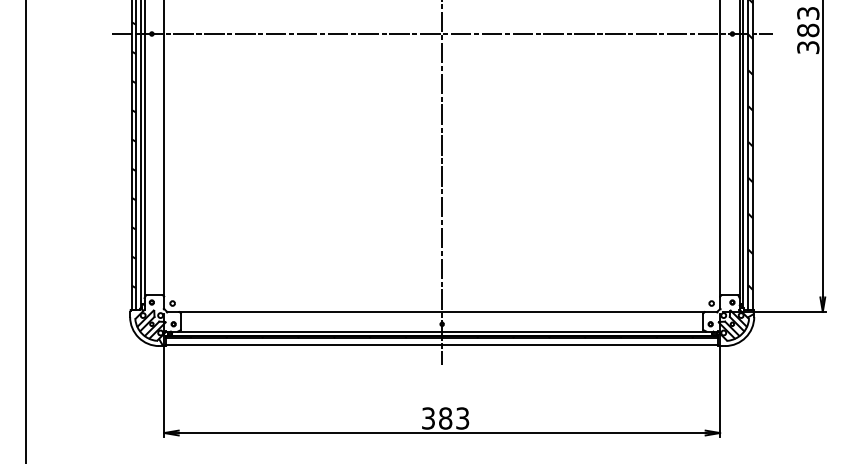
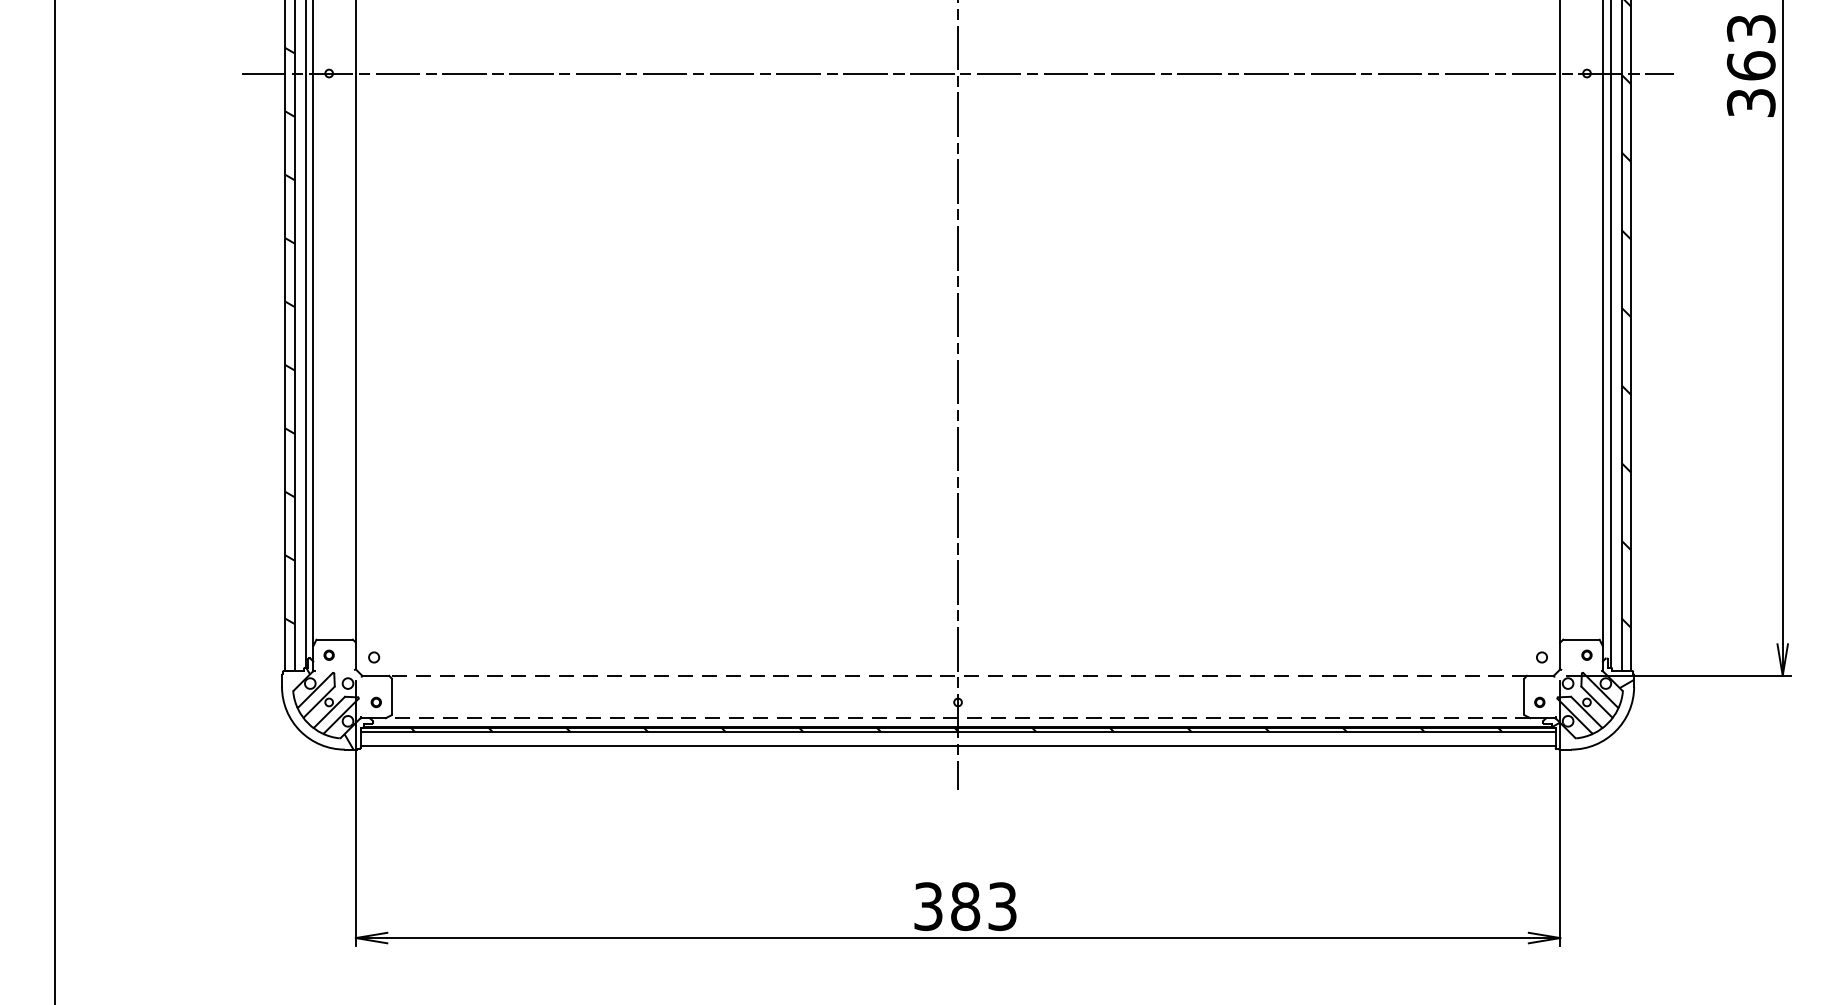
text: (808, 30) -> (1751, 65), 383 -> 363
line: (442, 311) -> (958, 674), solid -> dashed
line: (441, 331) -> (956, 718), solid -> dashed

